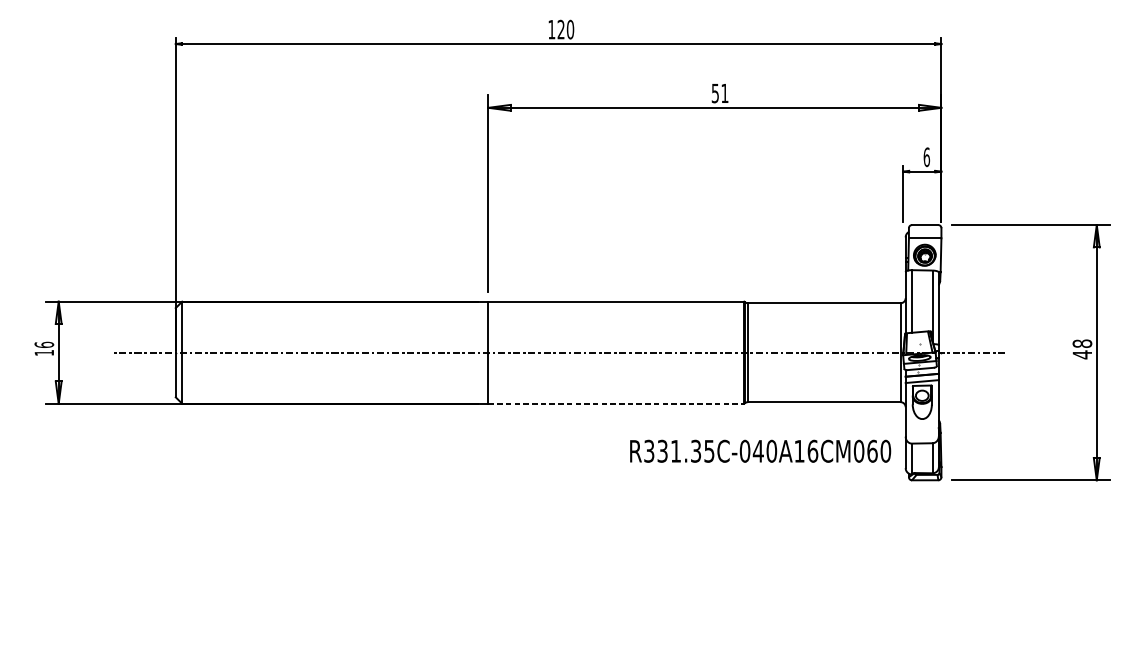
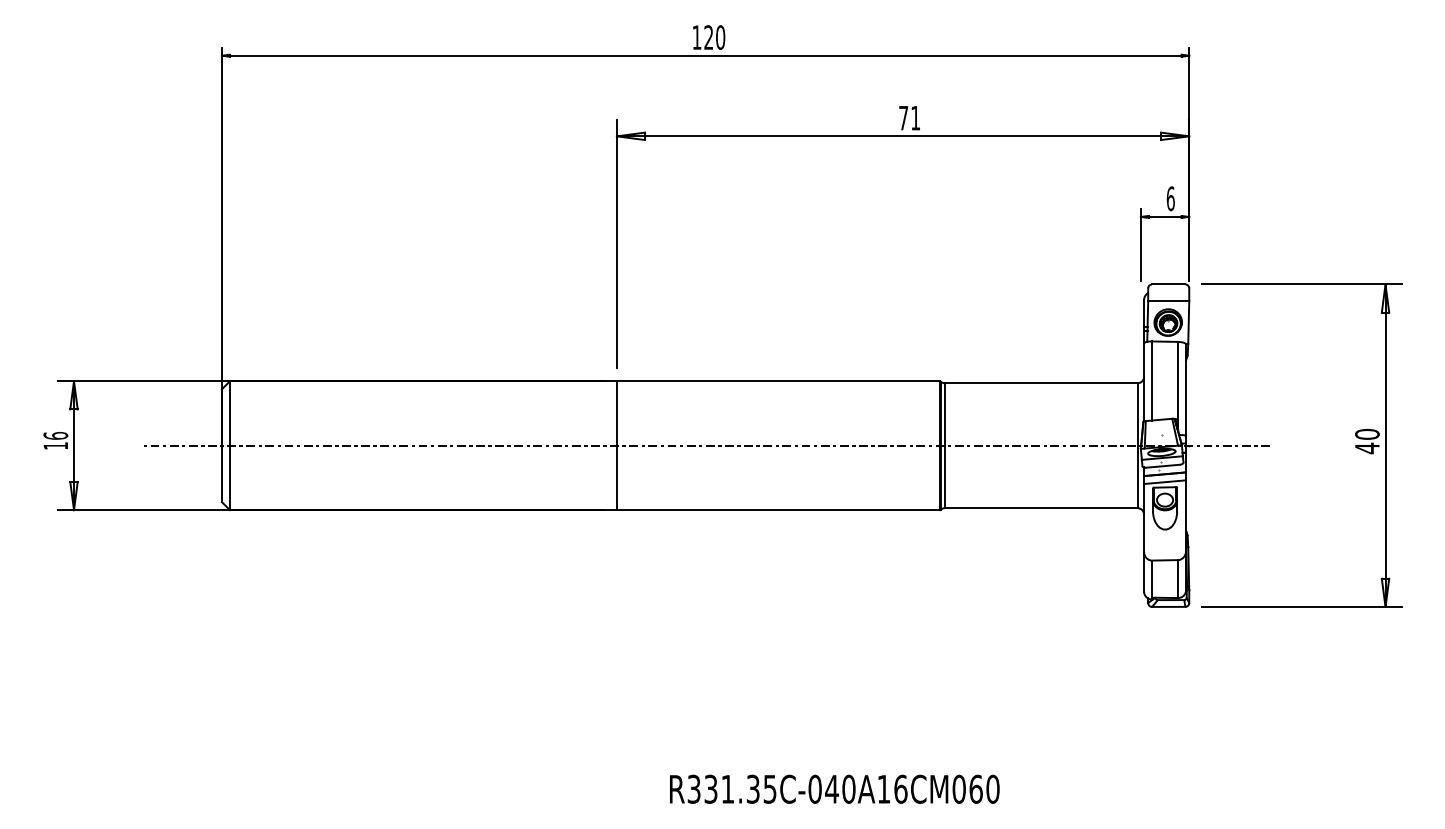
text: (715, 93) -> (903, 118), 51 -> 71
text: (1082, 343) -> (1367, 433), 48 -> 40
line: (616, 403) -> (778, 510), dashed -> solid
text: (760, 450) -> (834, 788), moved

